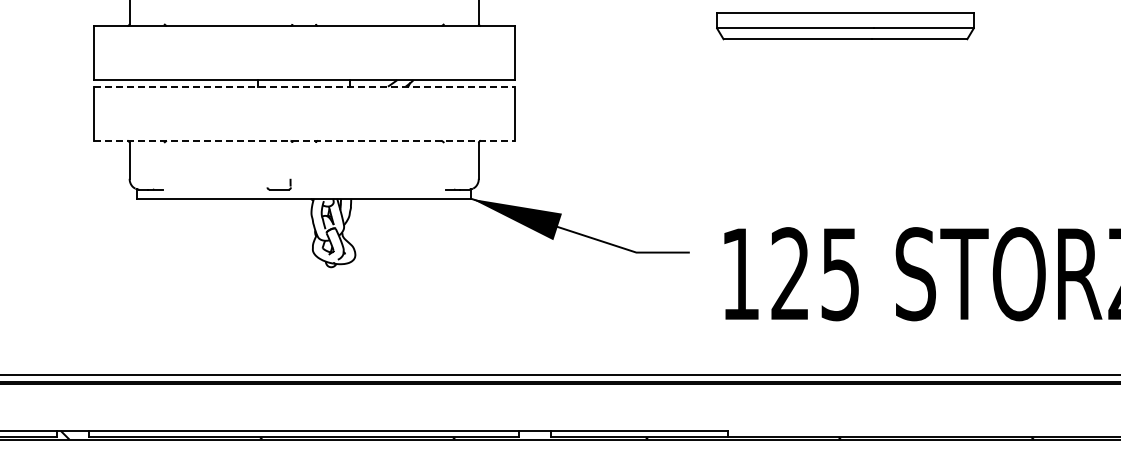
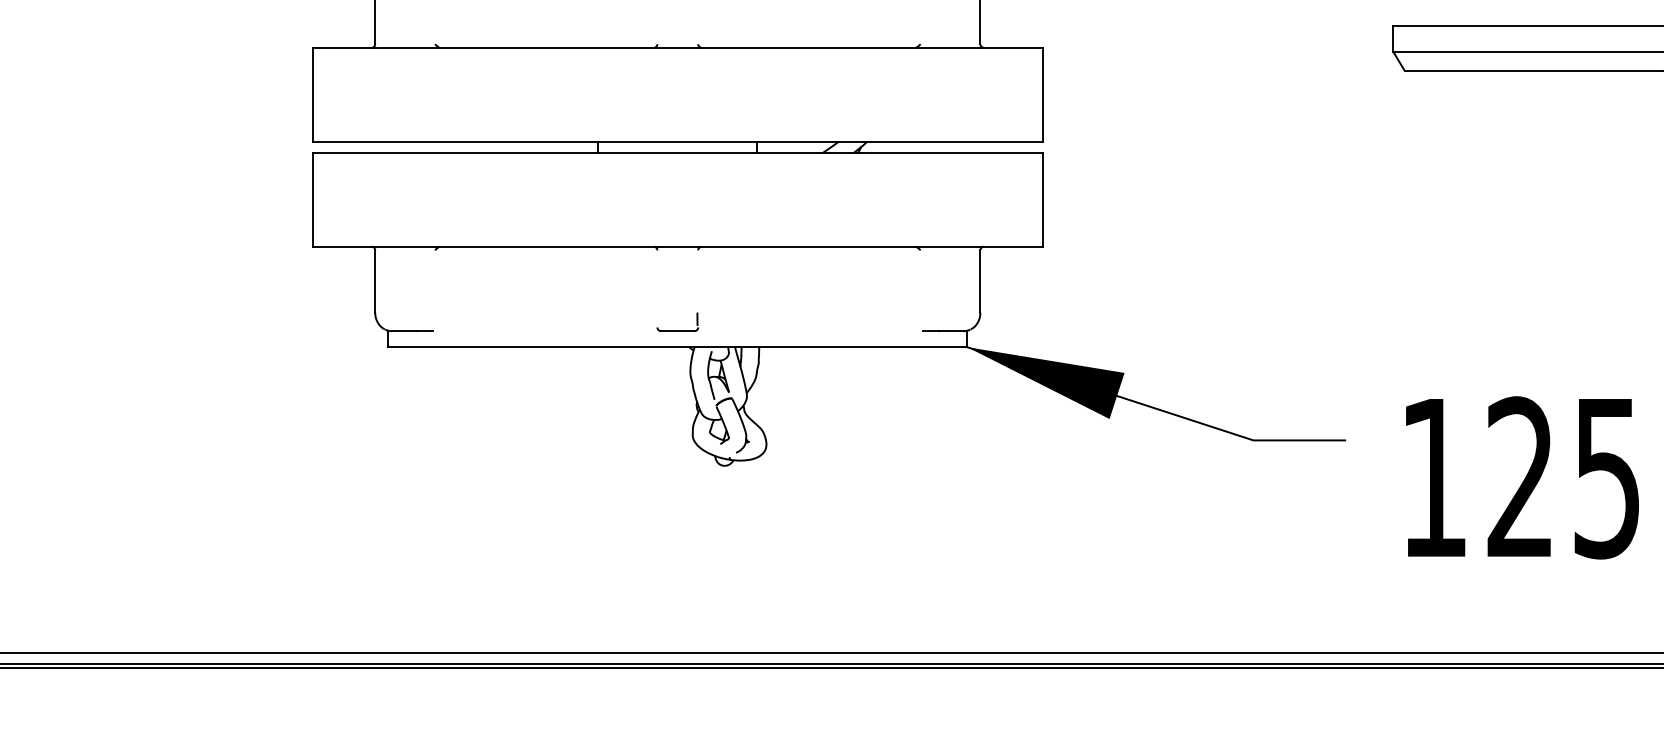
line: (304, 86) -> (678, 152), dashed -> solid
line: (304, 140) -> (678, 246), dashed -> solid
part: (278, 184) -> (676, 322), moved

